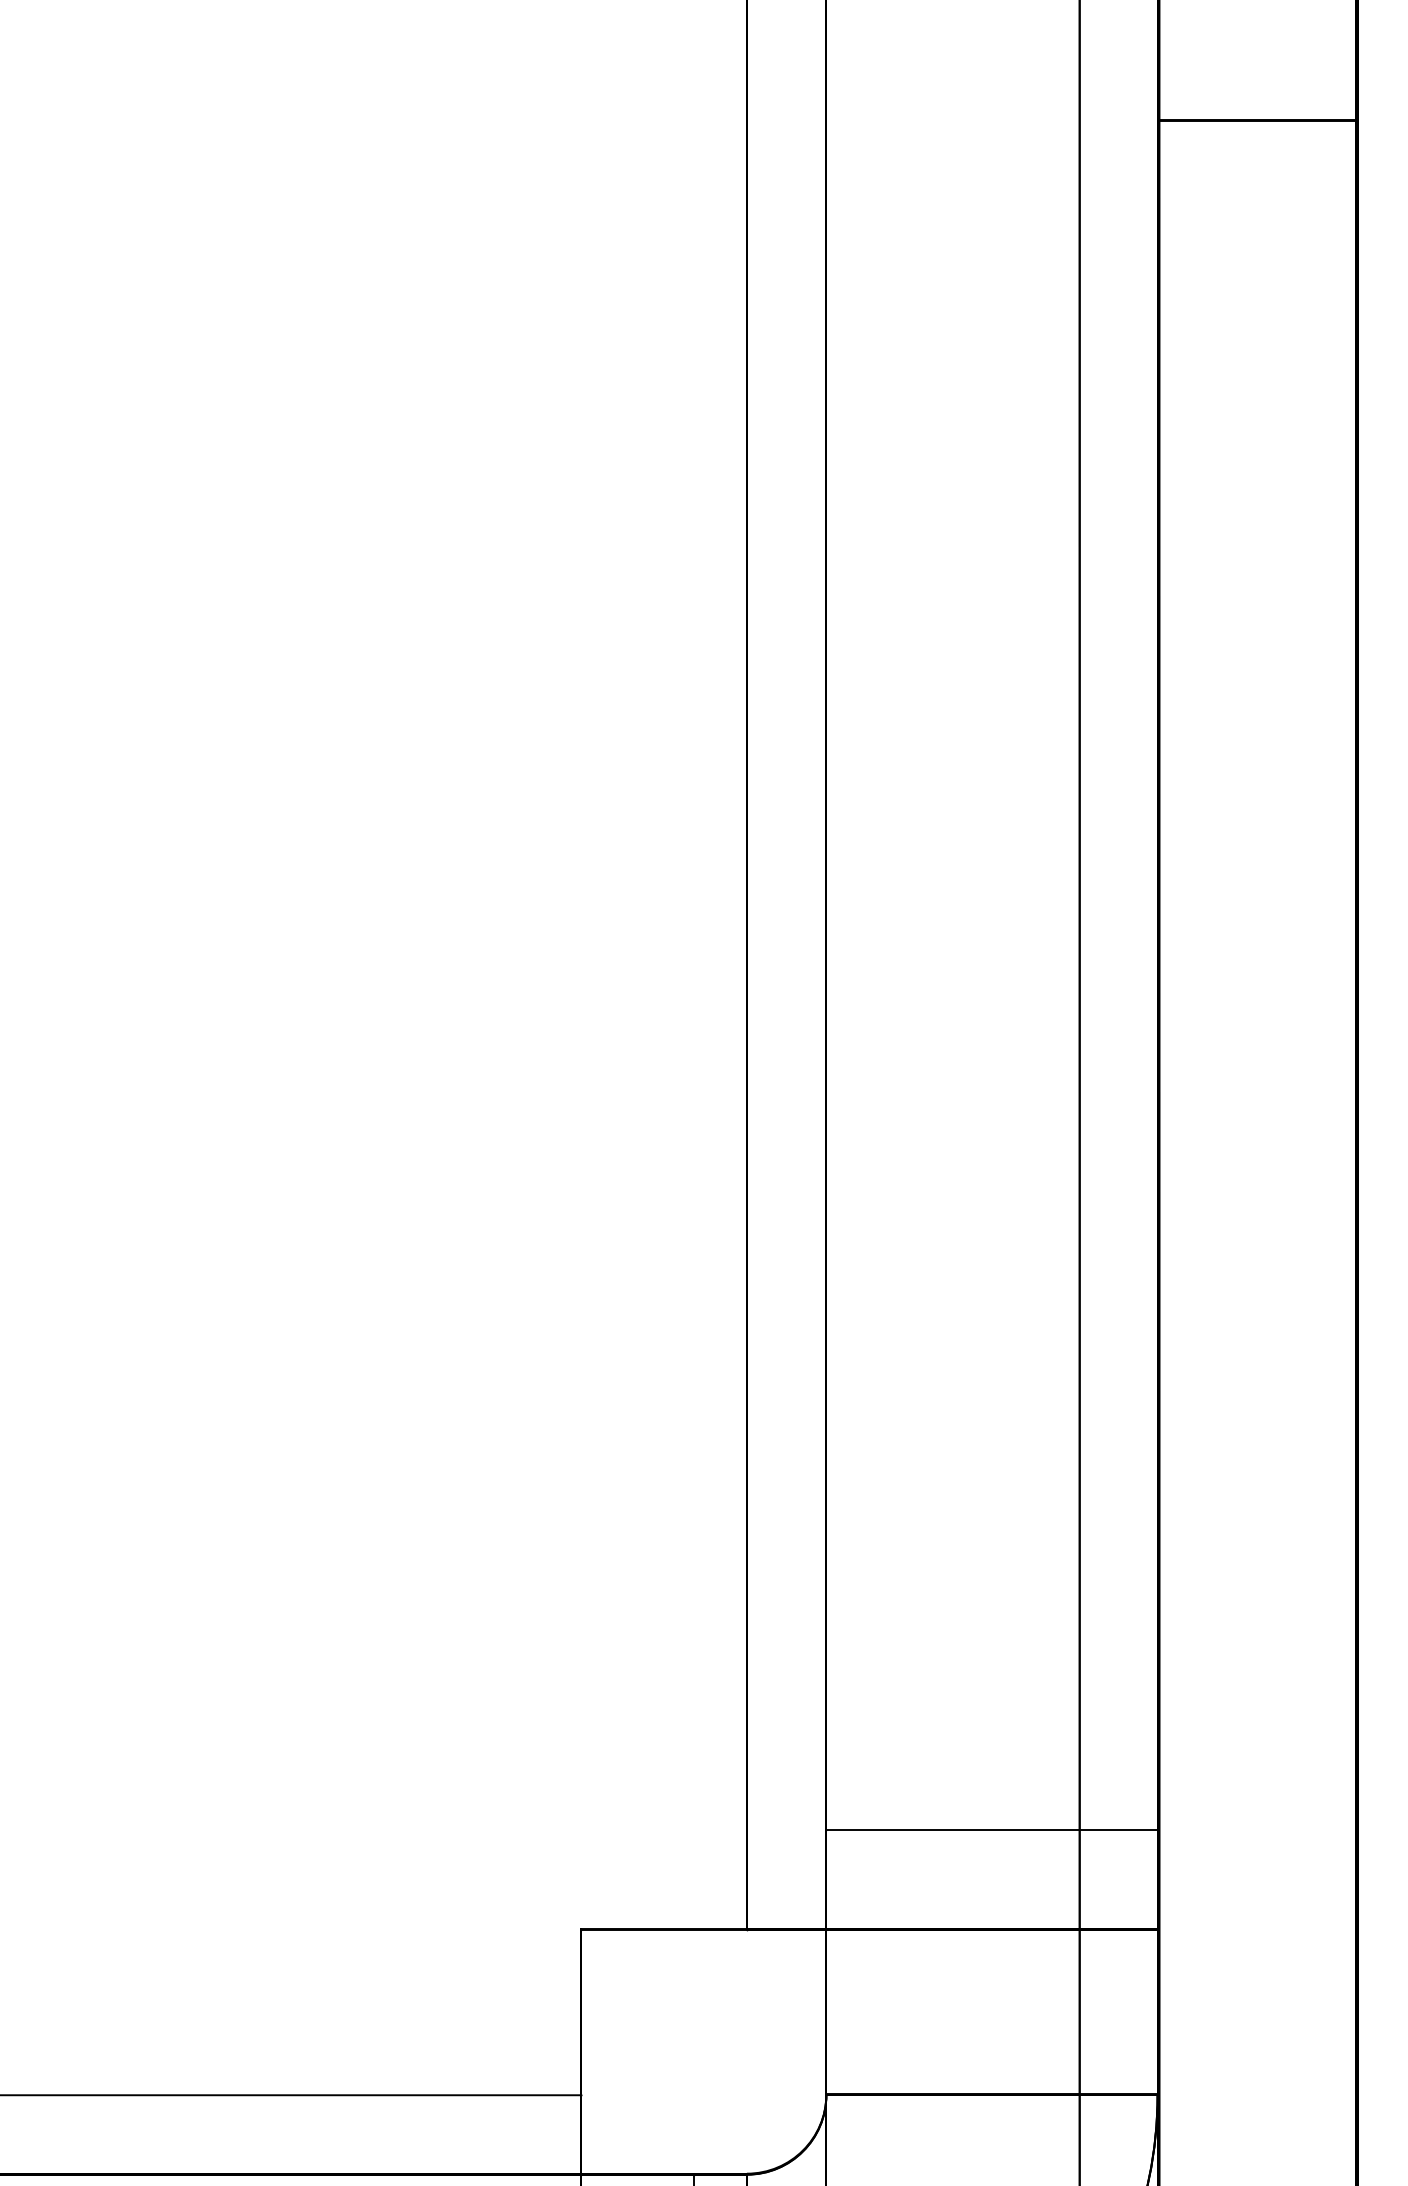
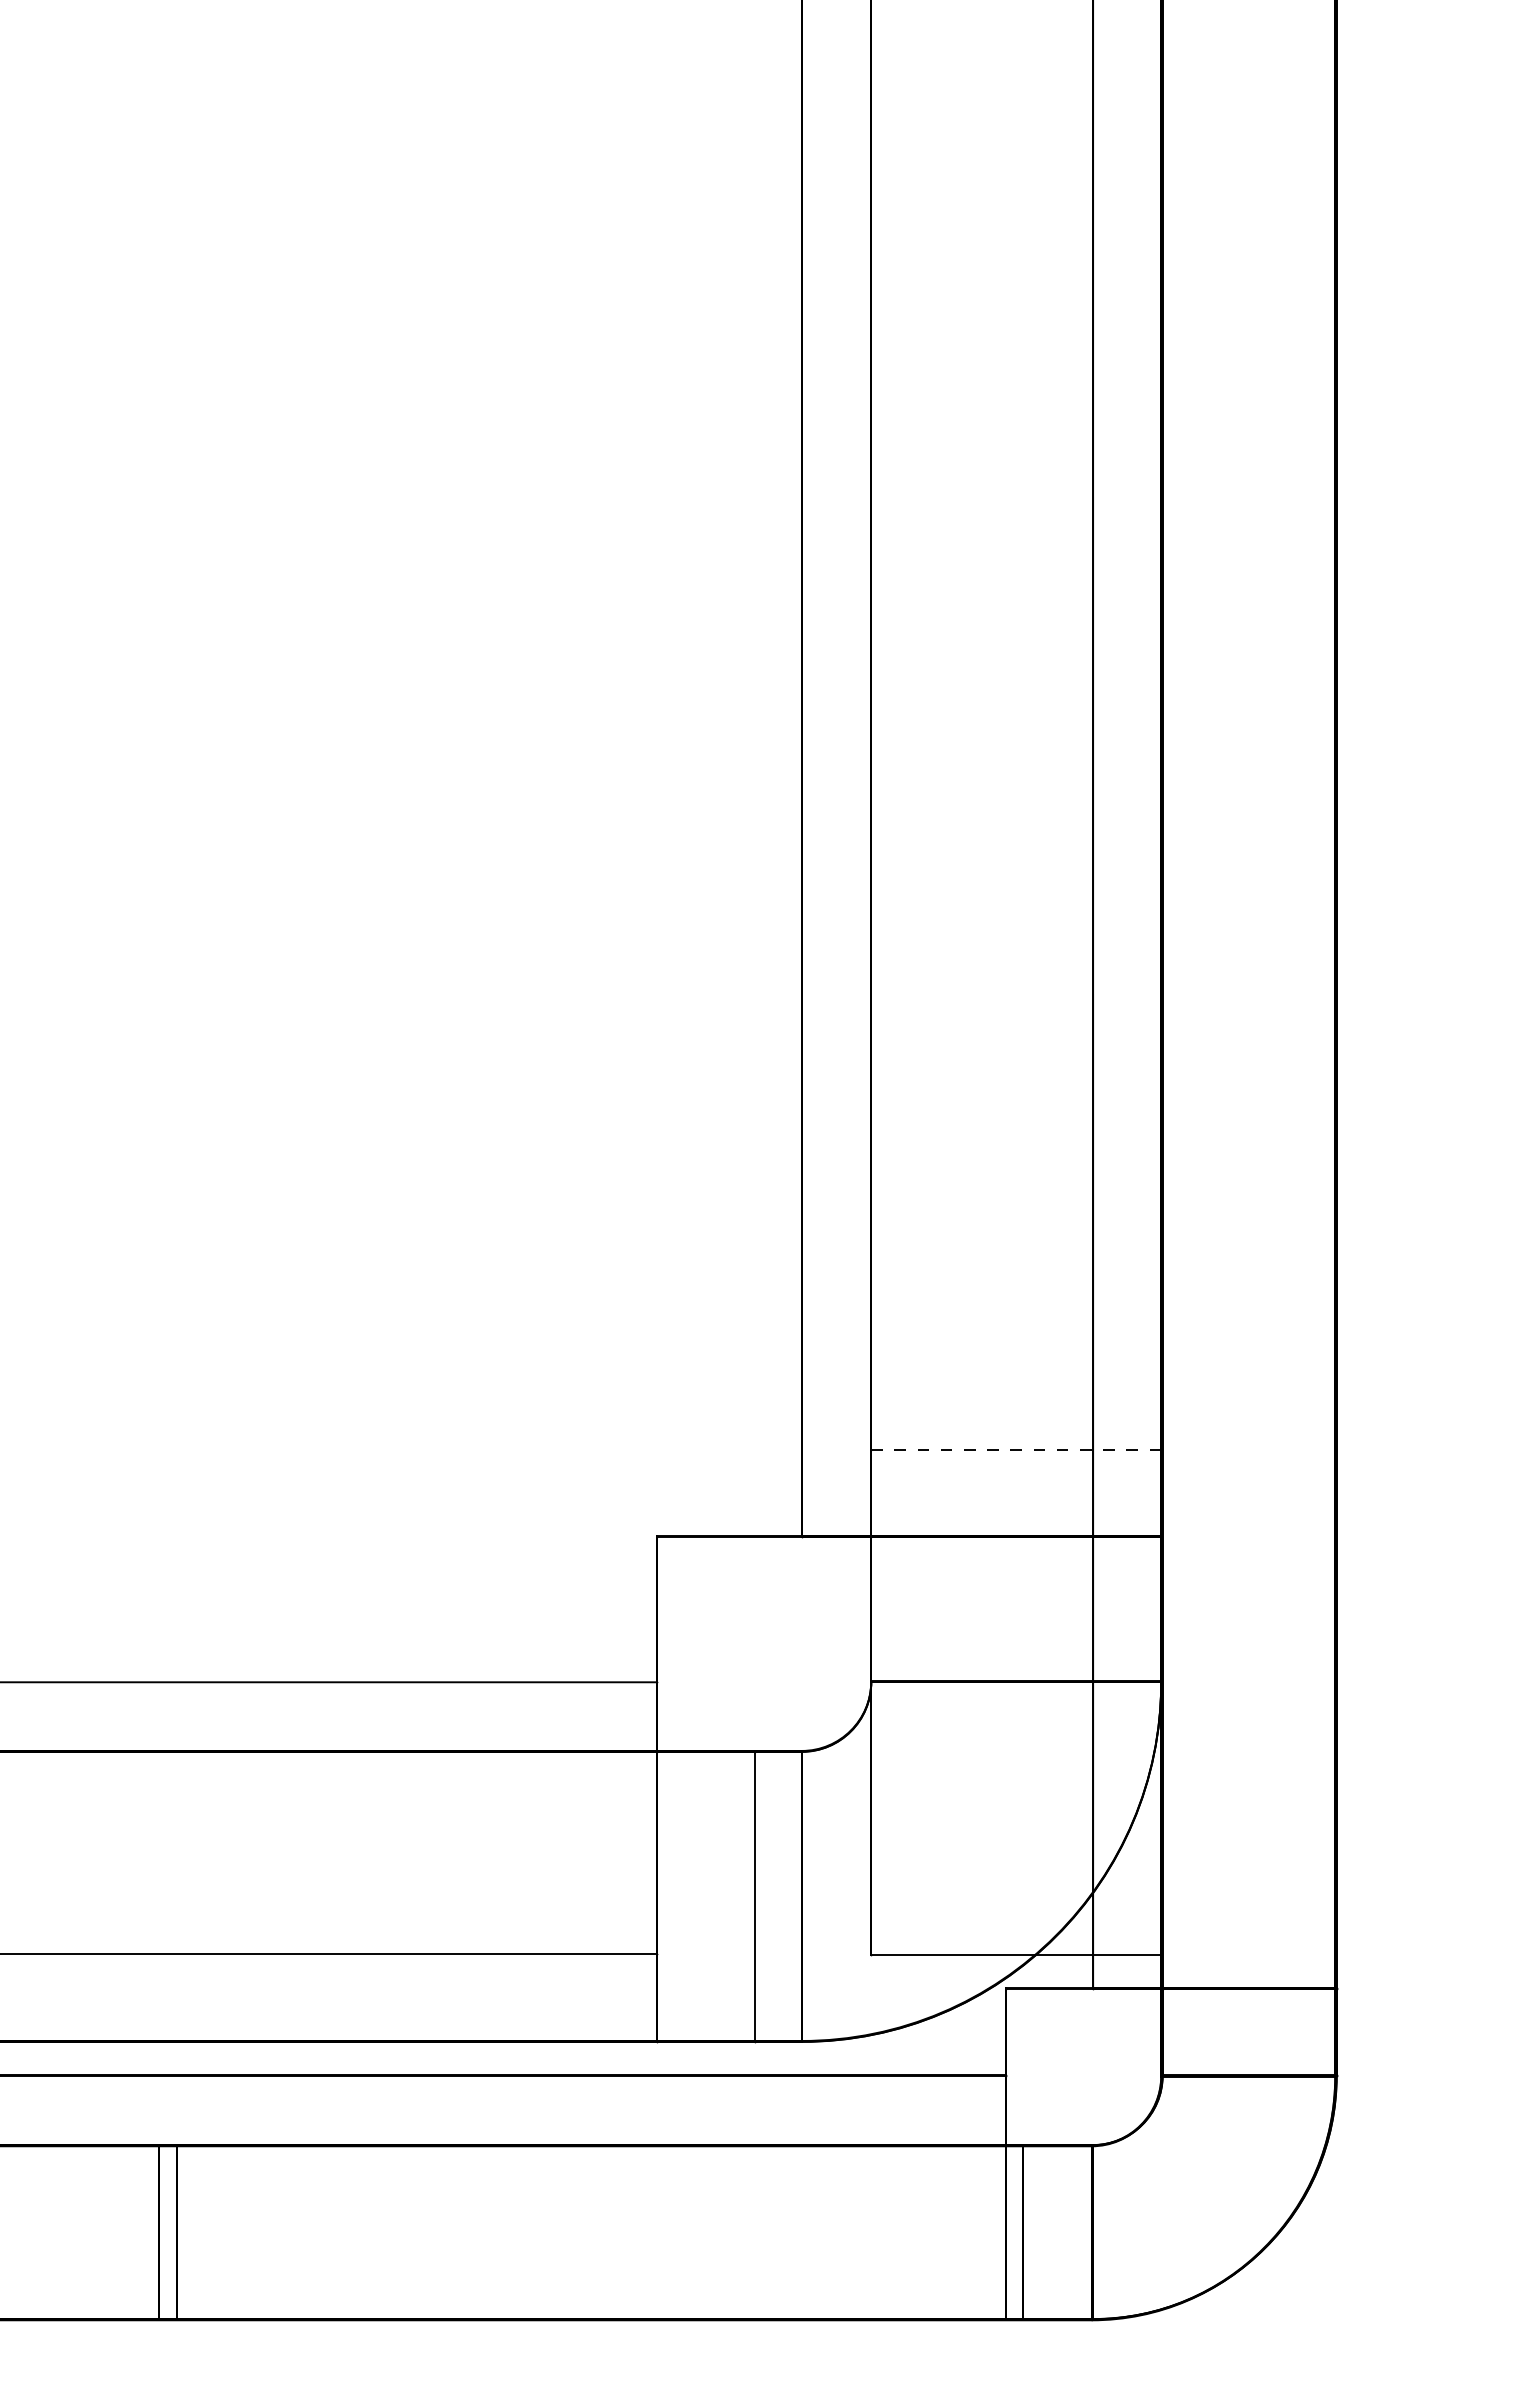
line: (992, 1830) -> (1016, 1450), solid -> dashed

